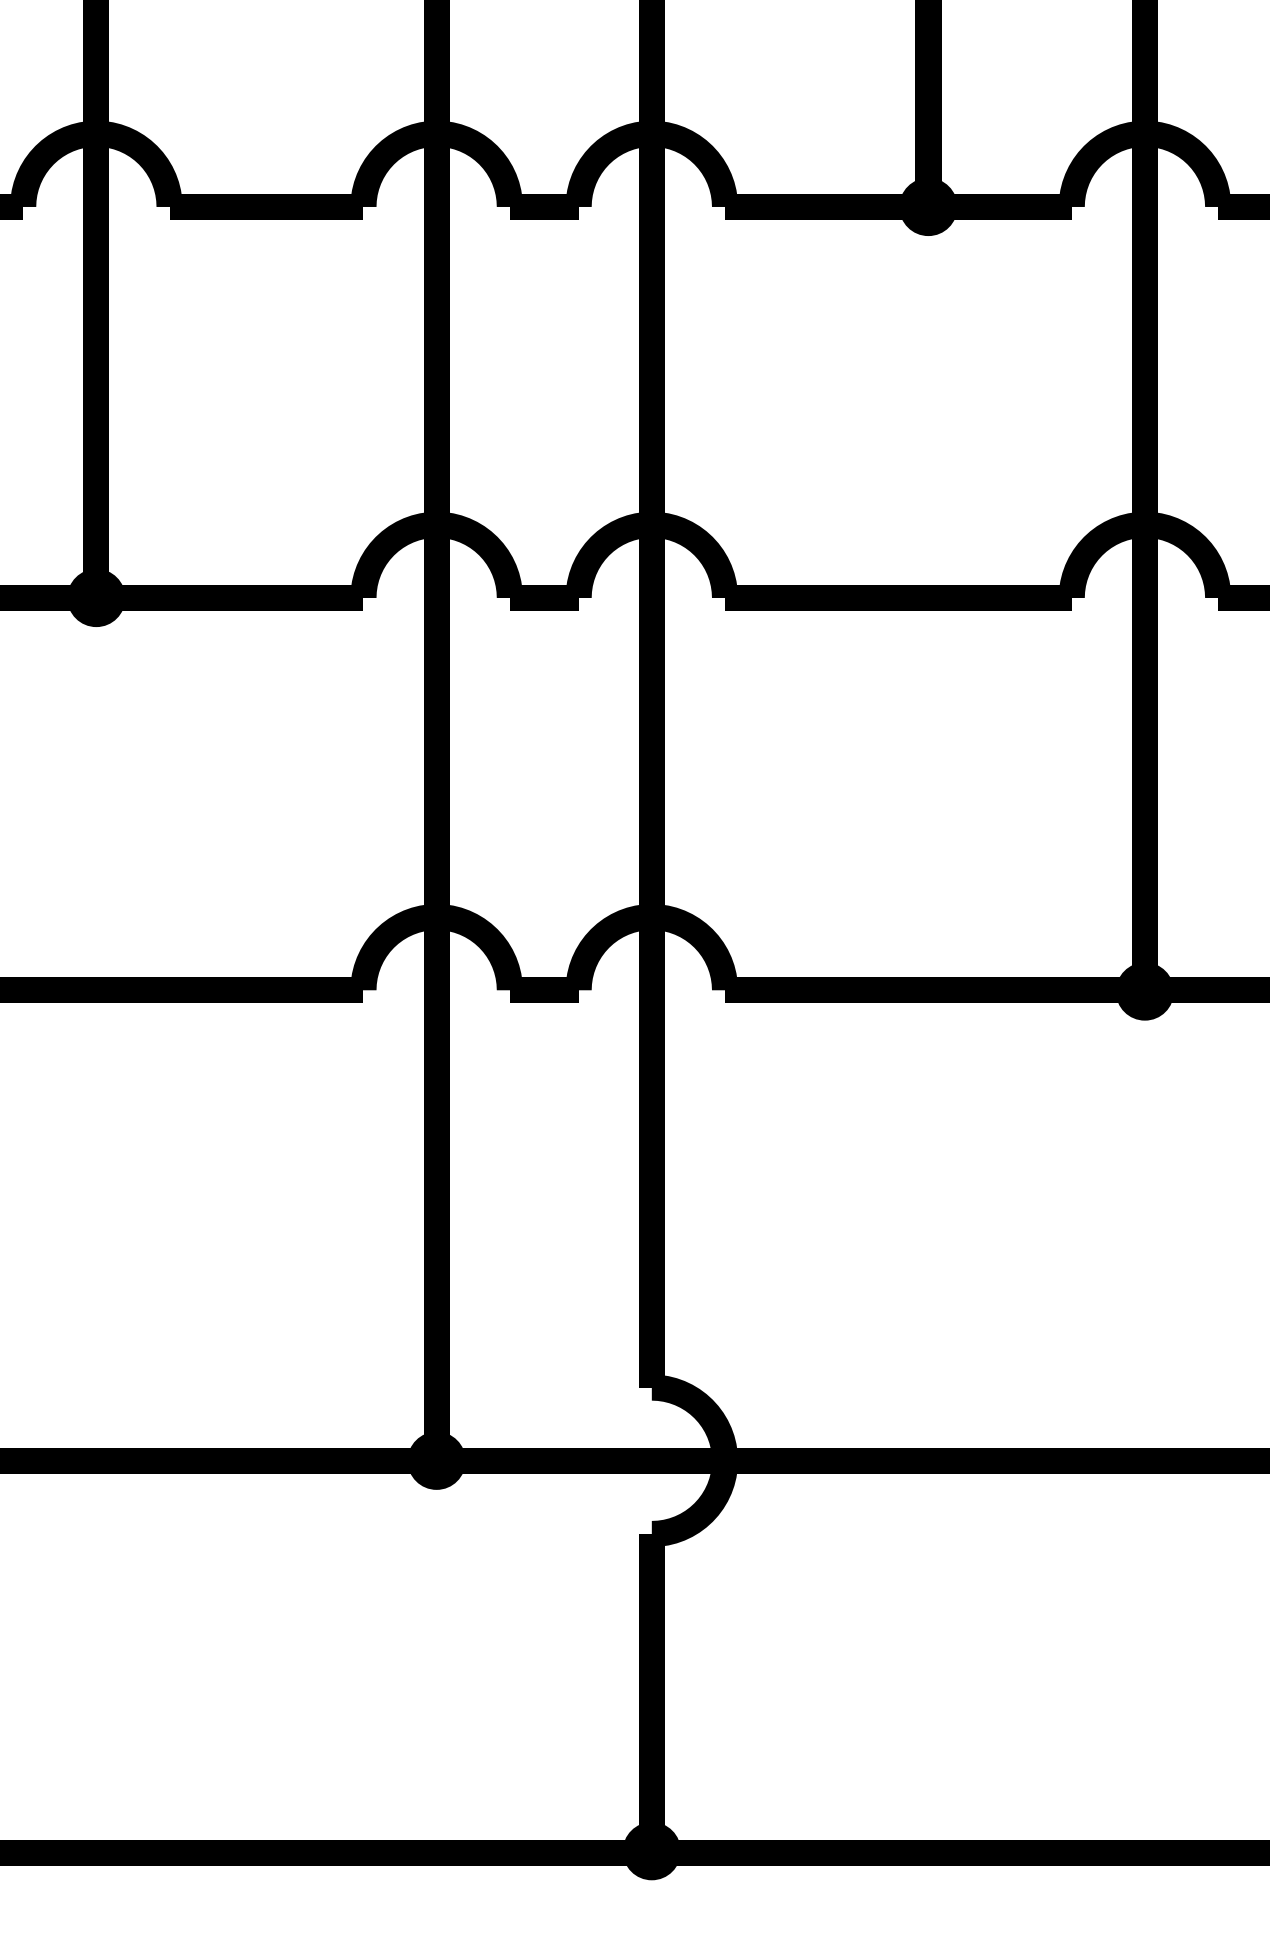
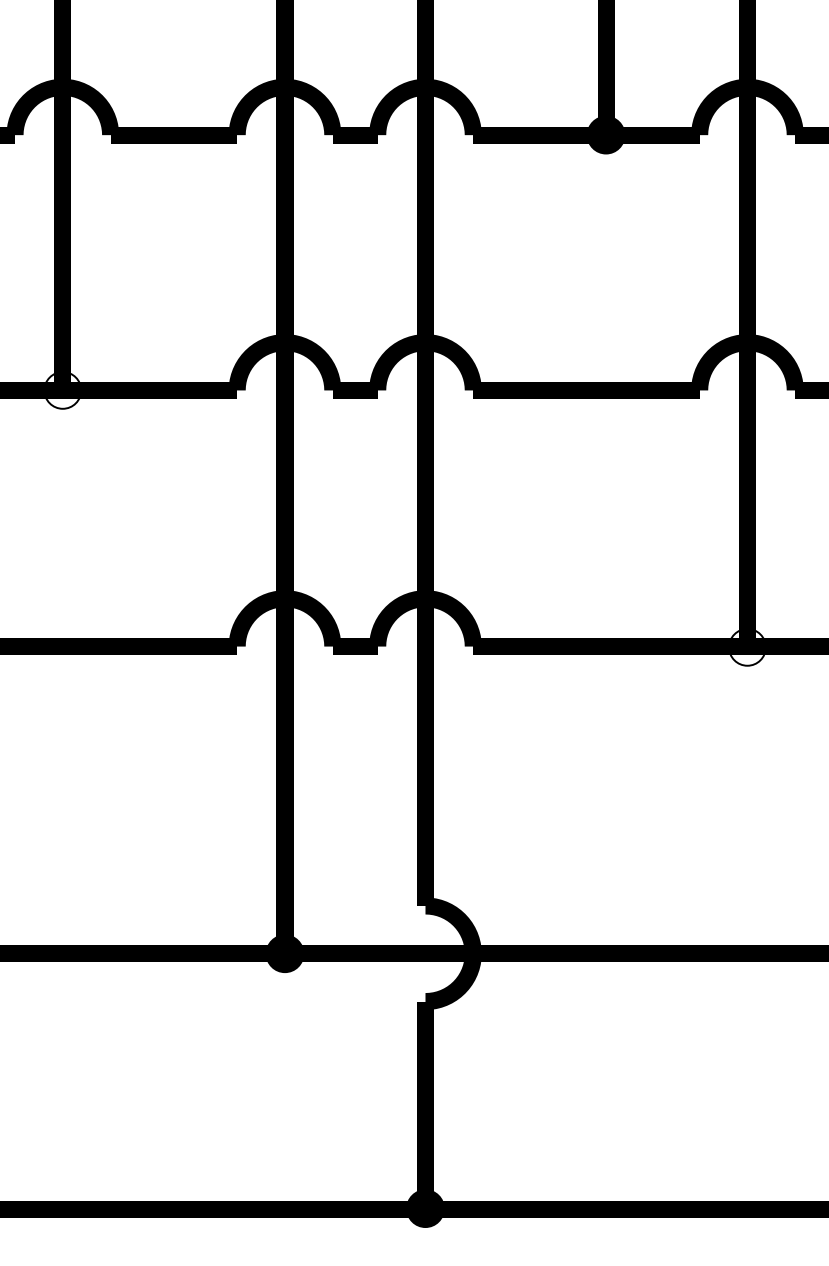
fill: (95, 598) -> (62, 390), removed
fill: (1145, 991) -> (747, 647), removed

